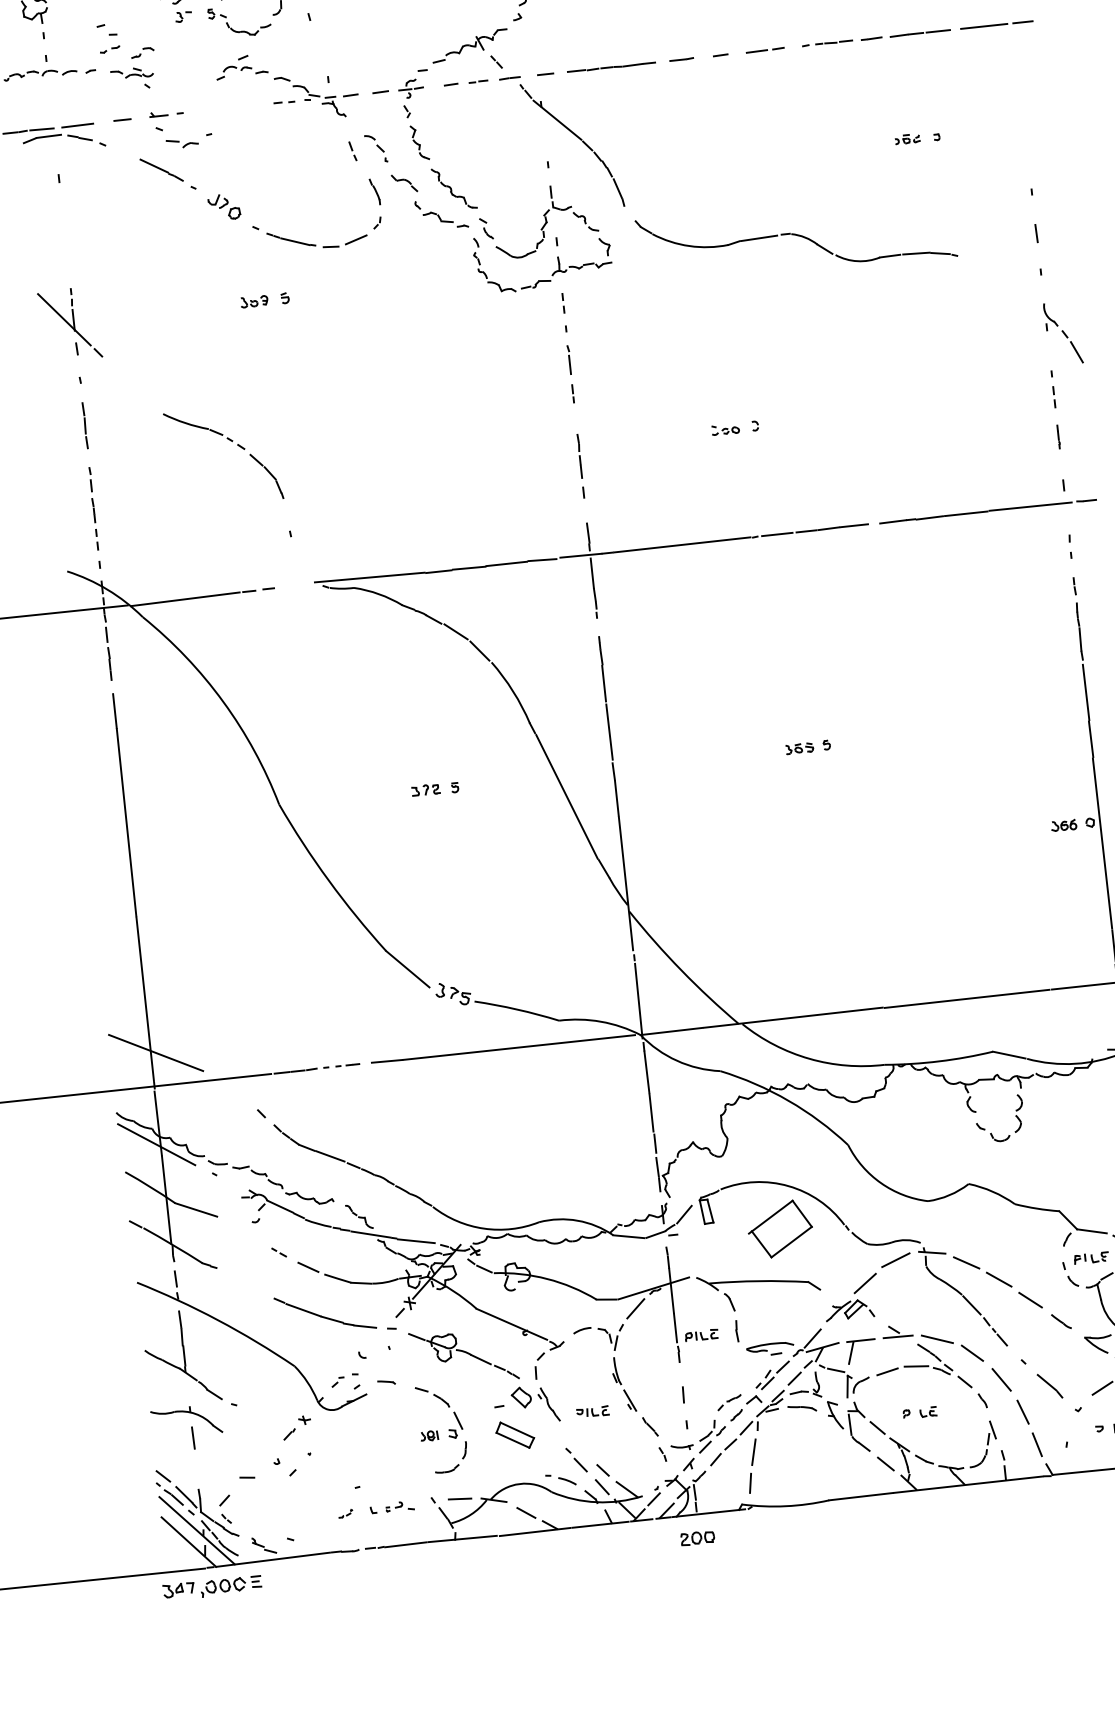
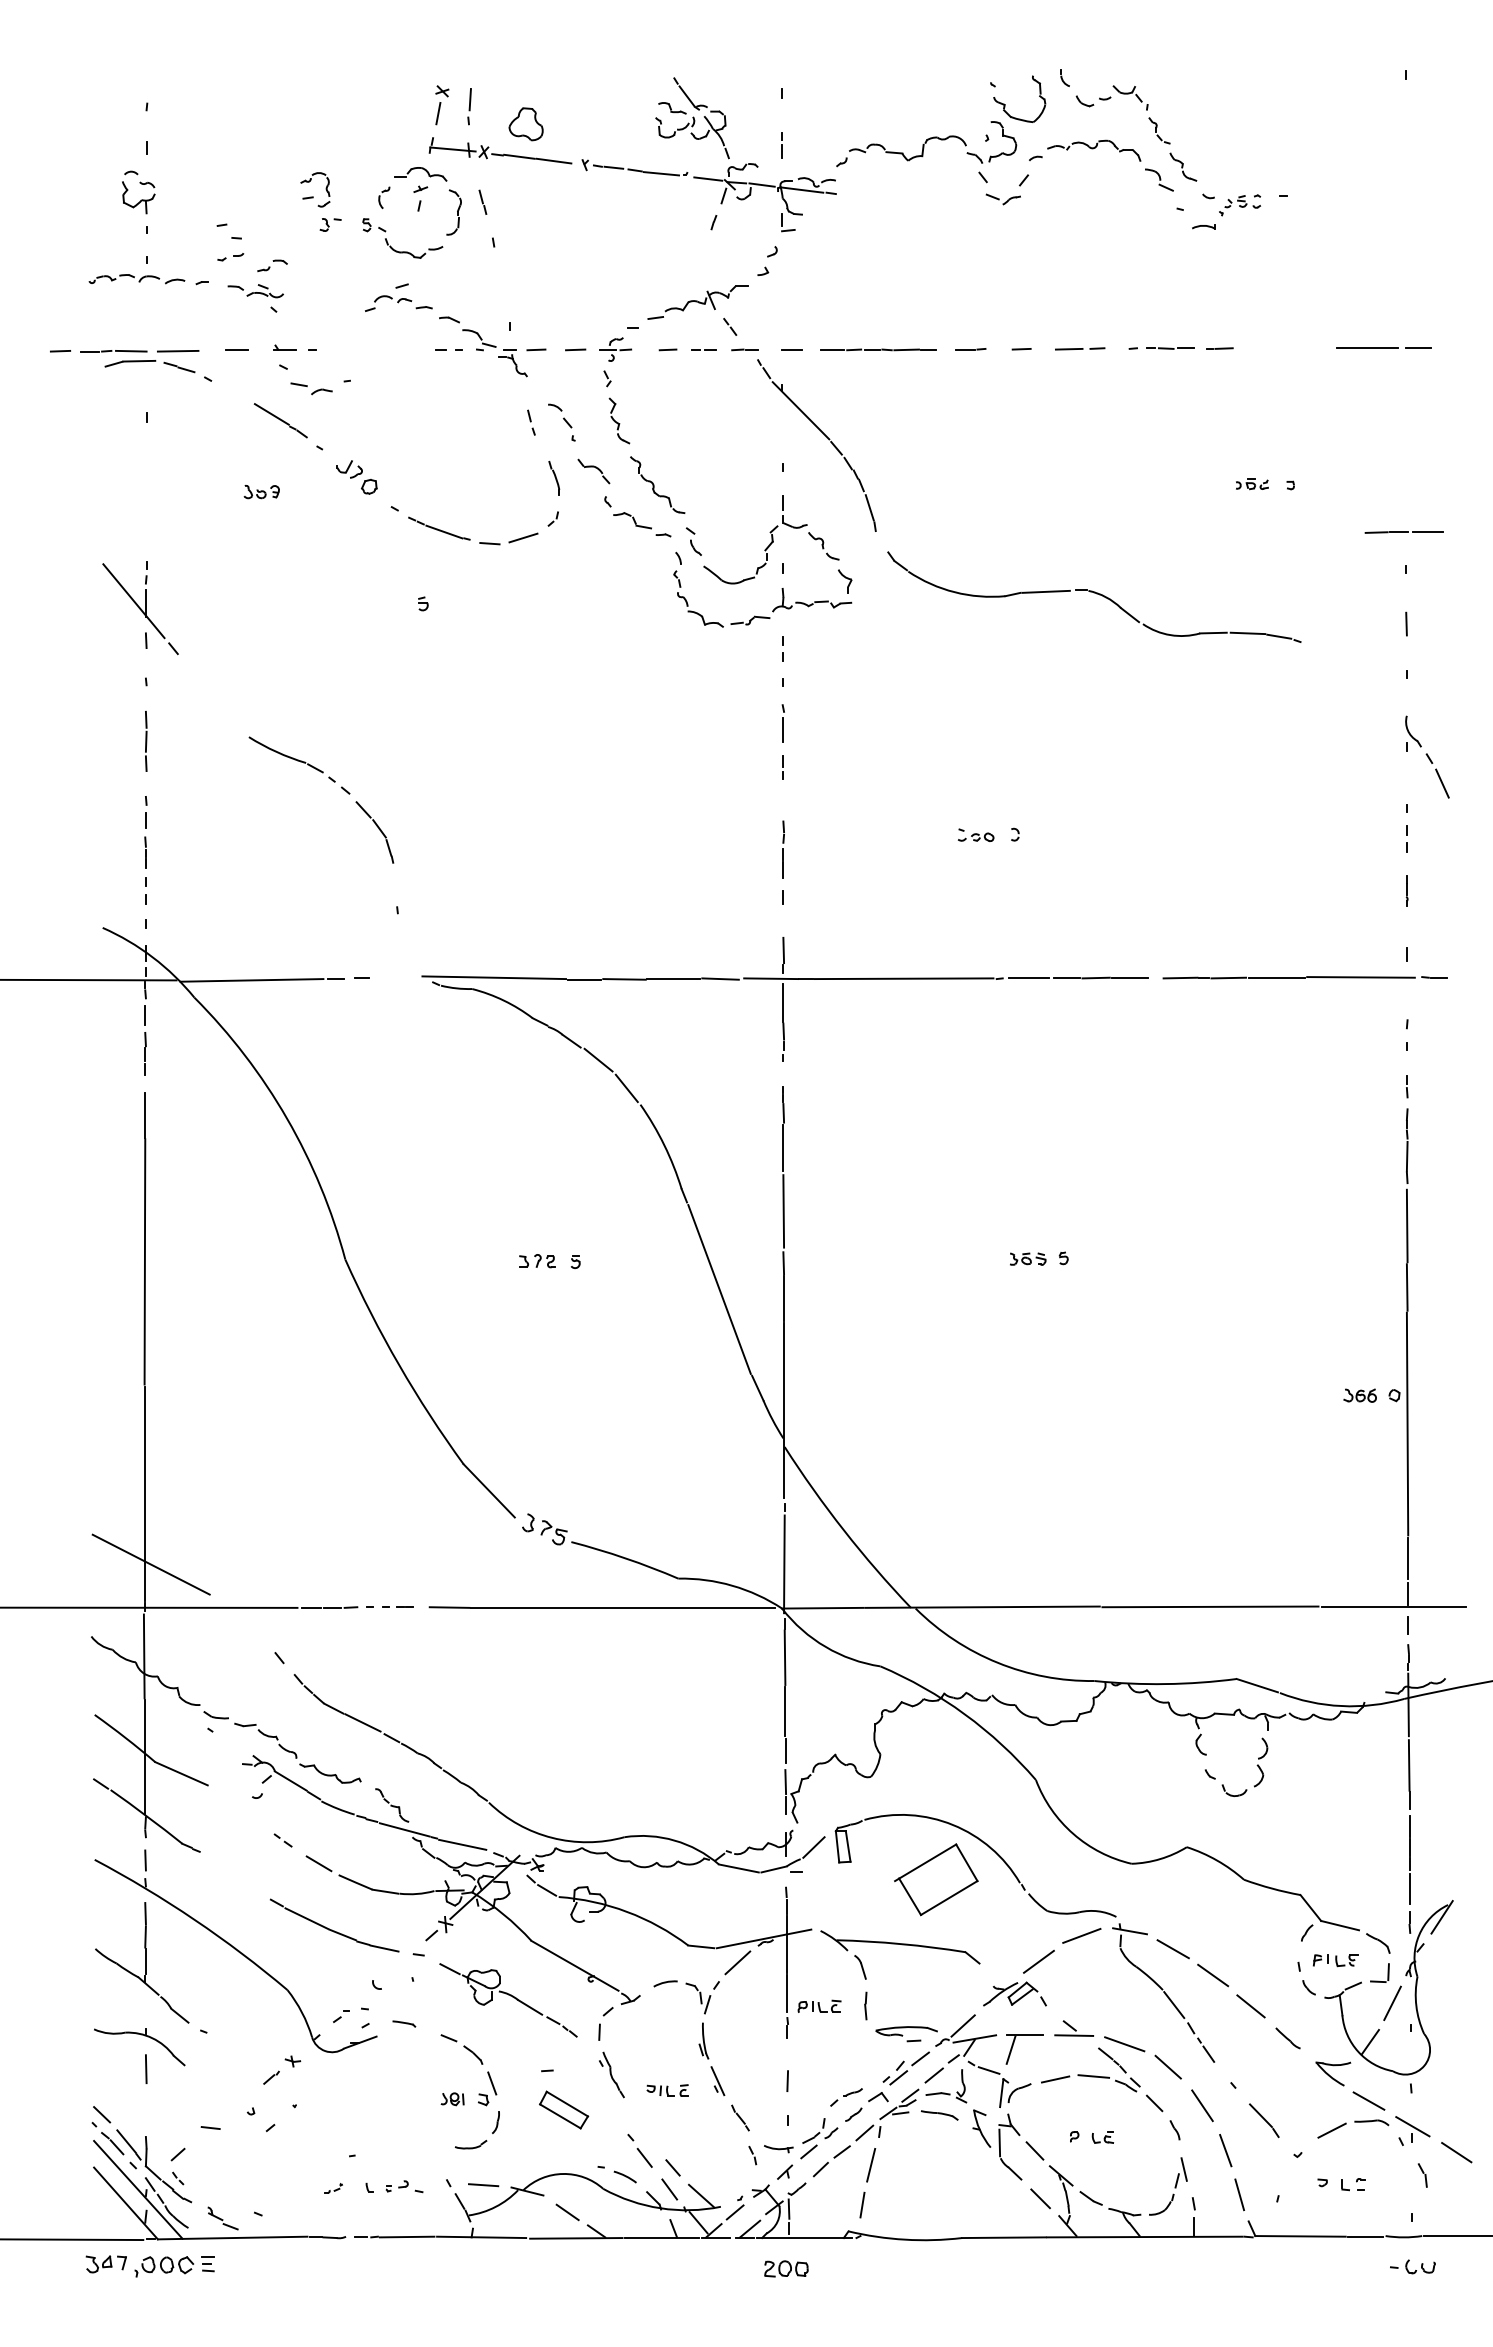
line: (919, 33) -> (1403, 532), moved
part: (254, 302) -> (261, 492), moved
line: (156, 1144) -> (139, 1683), removed
part: (521, 1397) -> (577, 2062), removed

